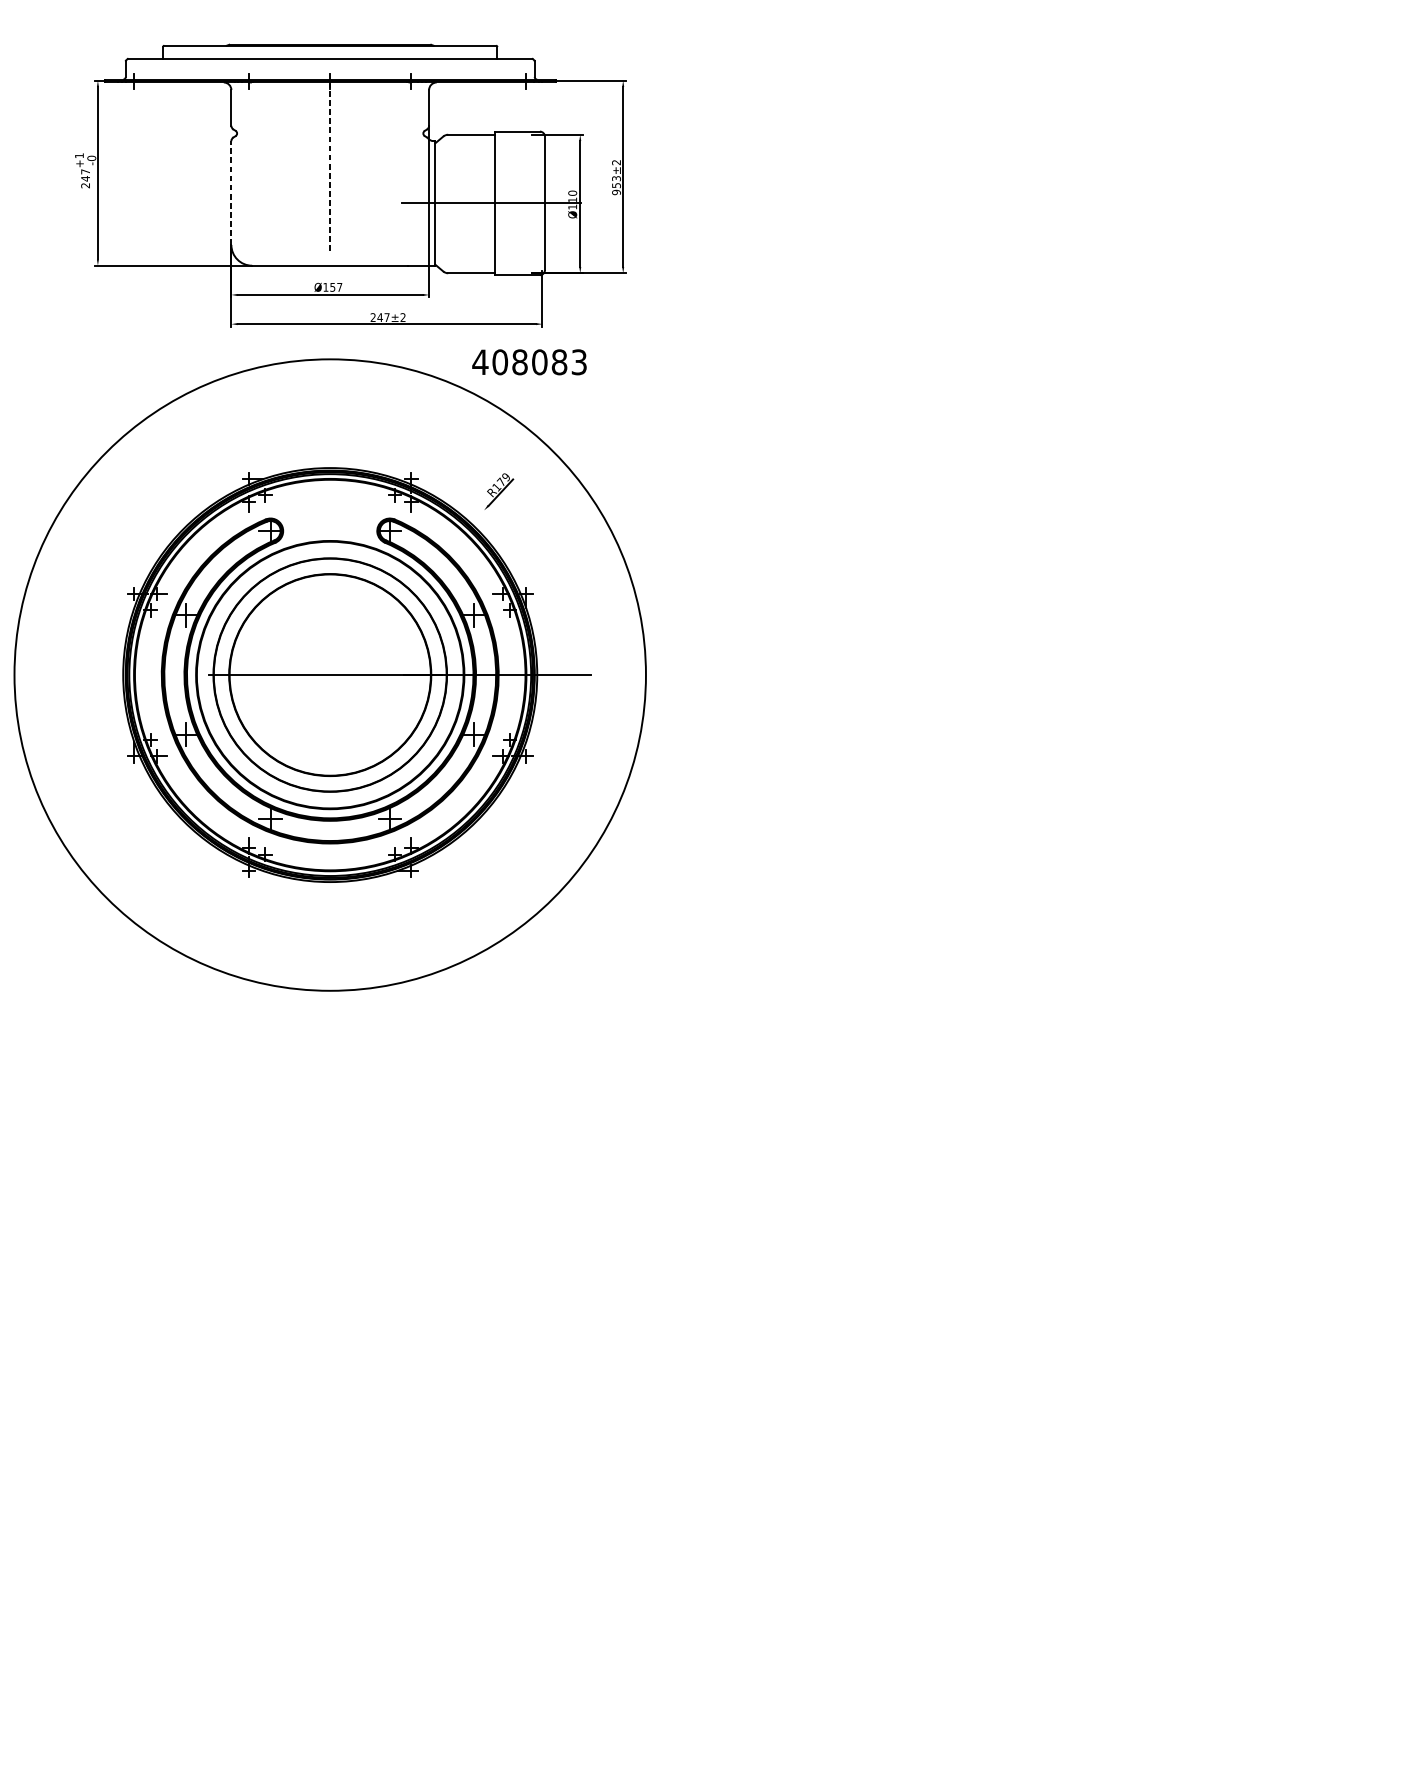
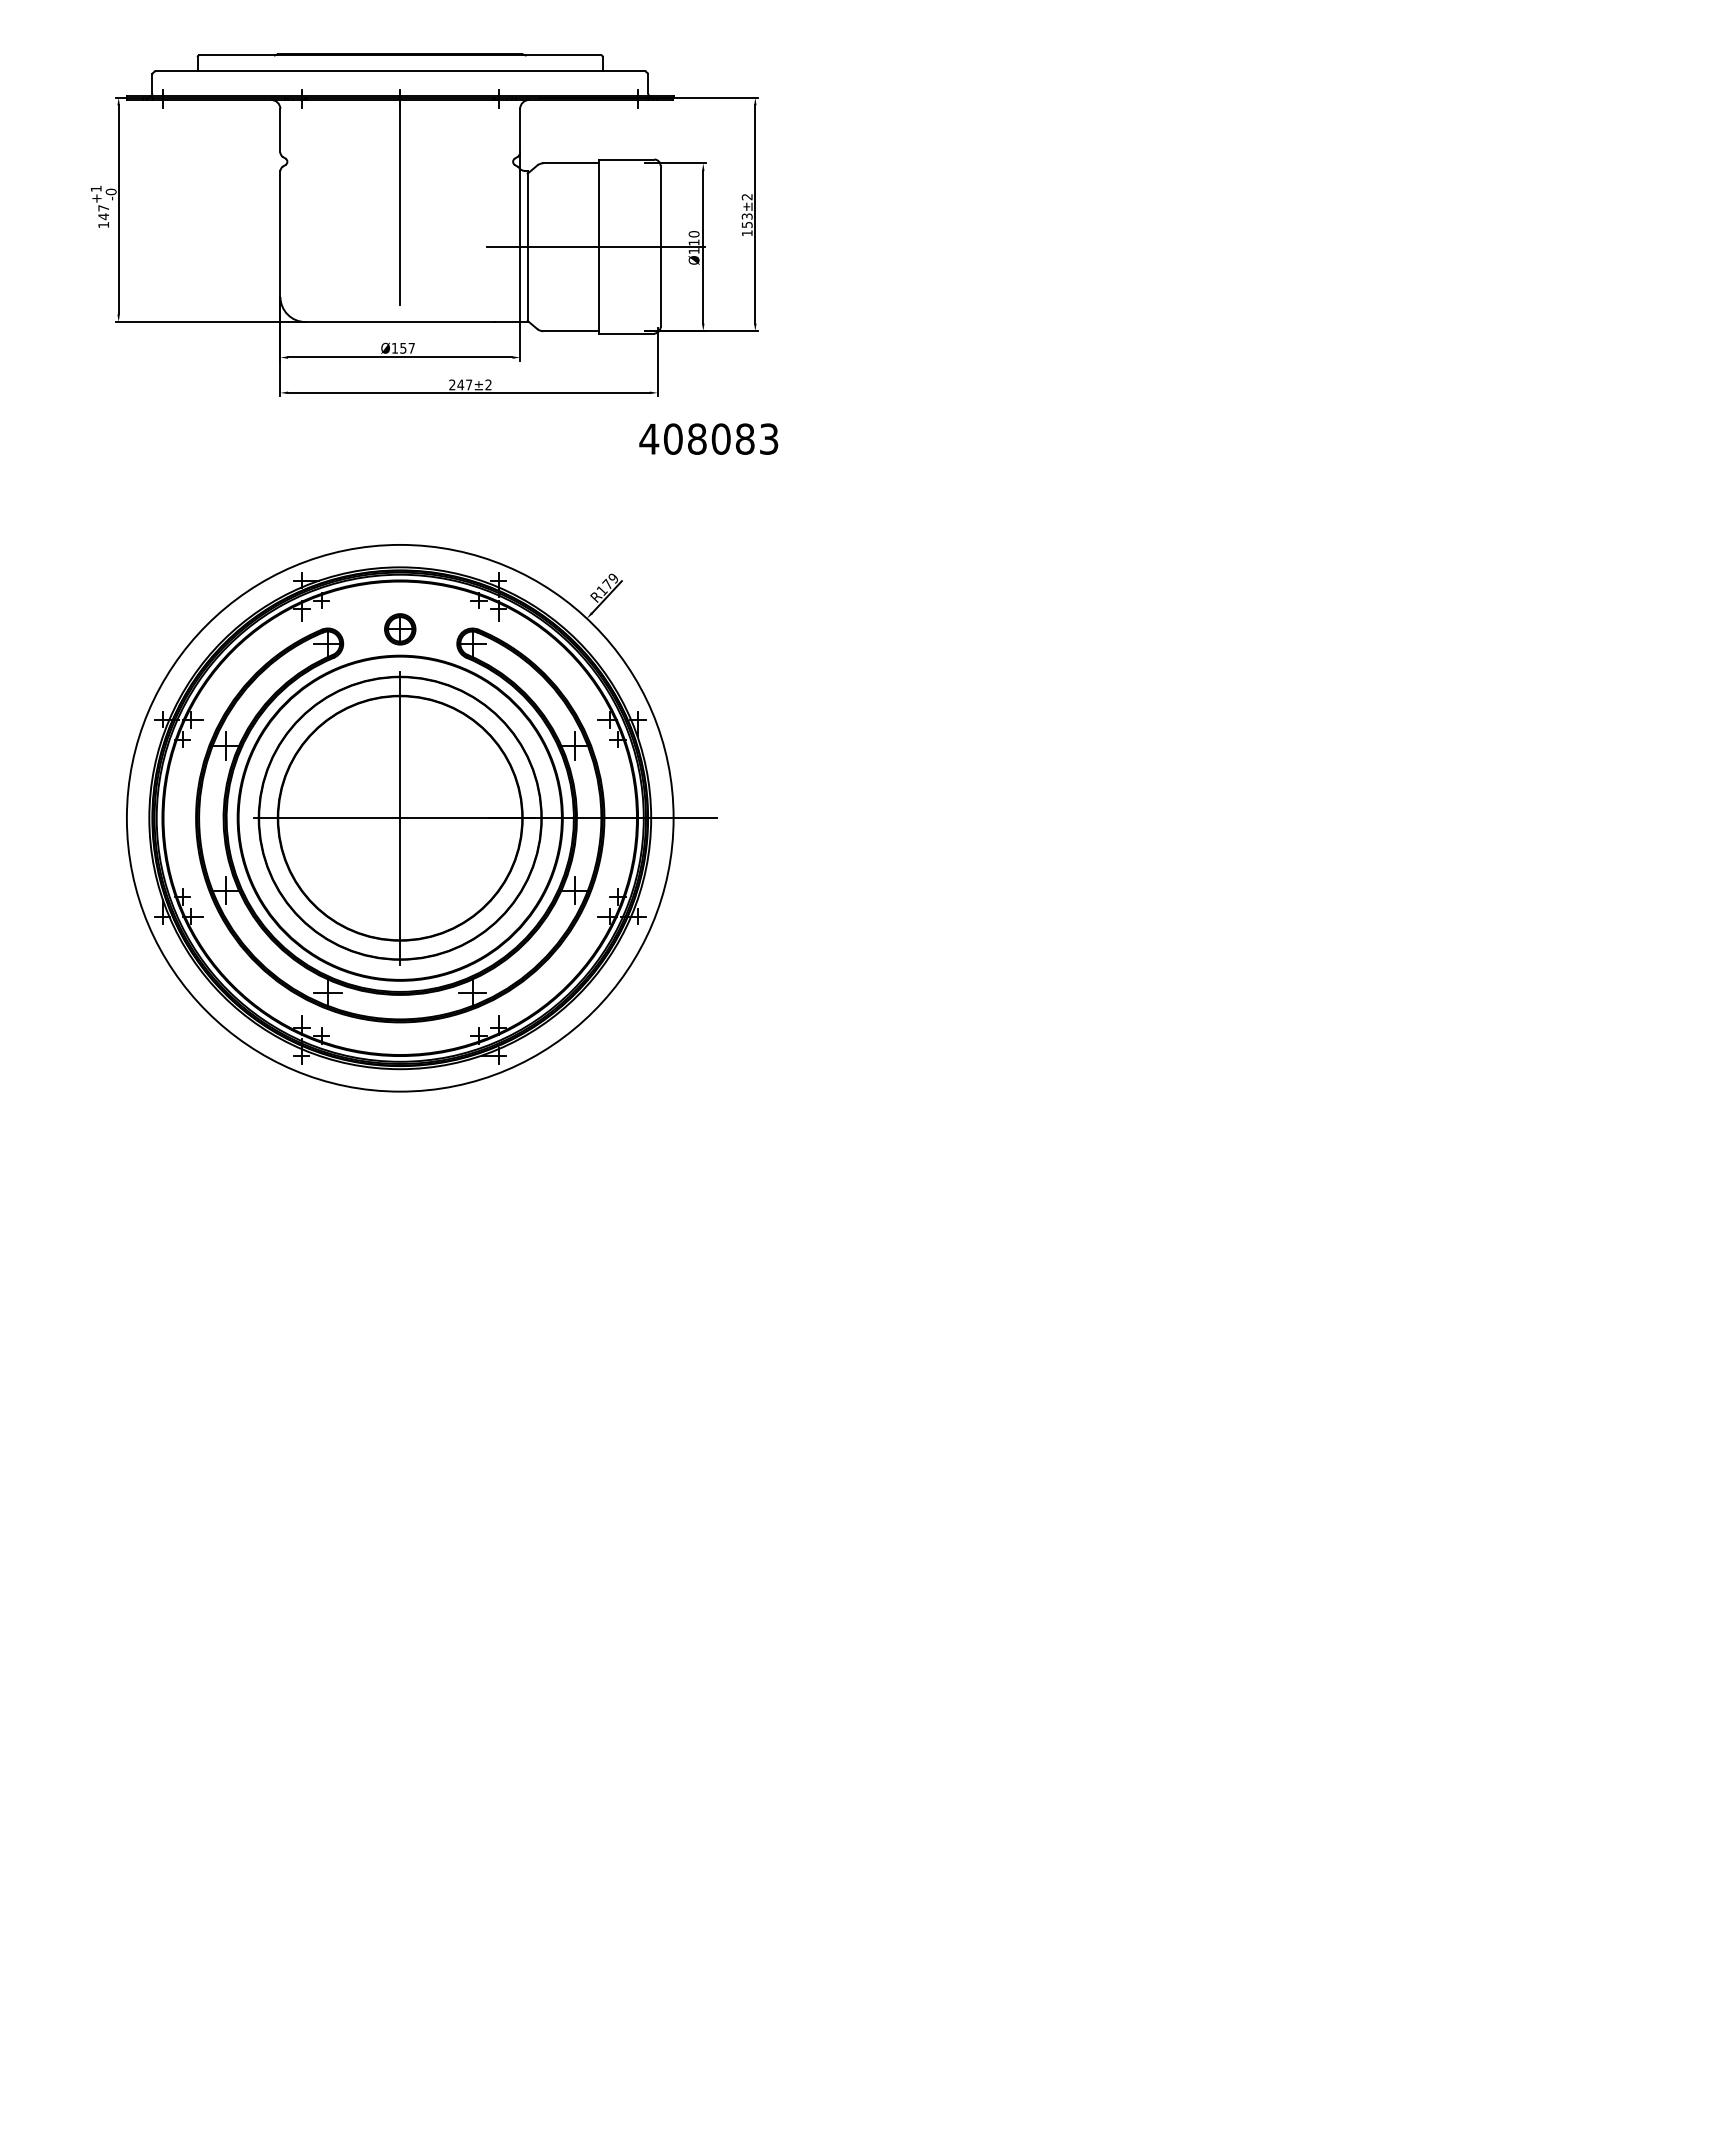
line: (330, 167) -> (400, 203), dashed -> solid
text: (85, 186) -> (103, 225), 247 -> 147
text: (615, 192) -> (746, 233), 953 -> 153
line: (231, 193) -> (280, 234), dashed -> solid
text: (529, 361) -> (708, 438), moved
part: (330, 519) -> (400, 629), added
circle: (329, 674) -> (399, 817), size x0.71
line: (330, 674) -> (400, 817), added

